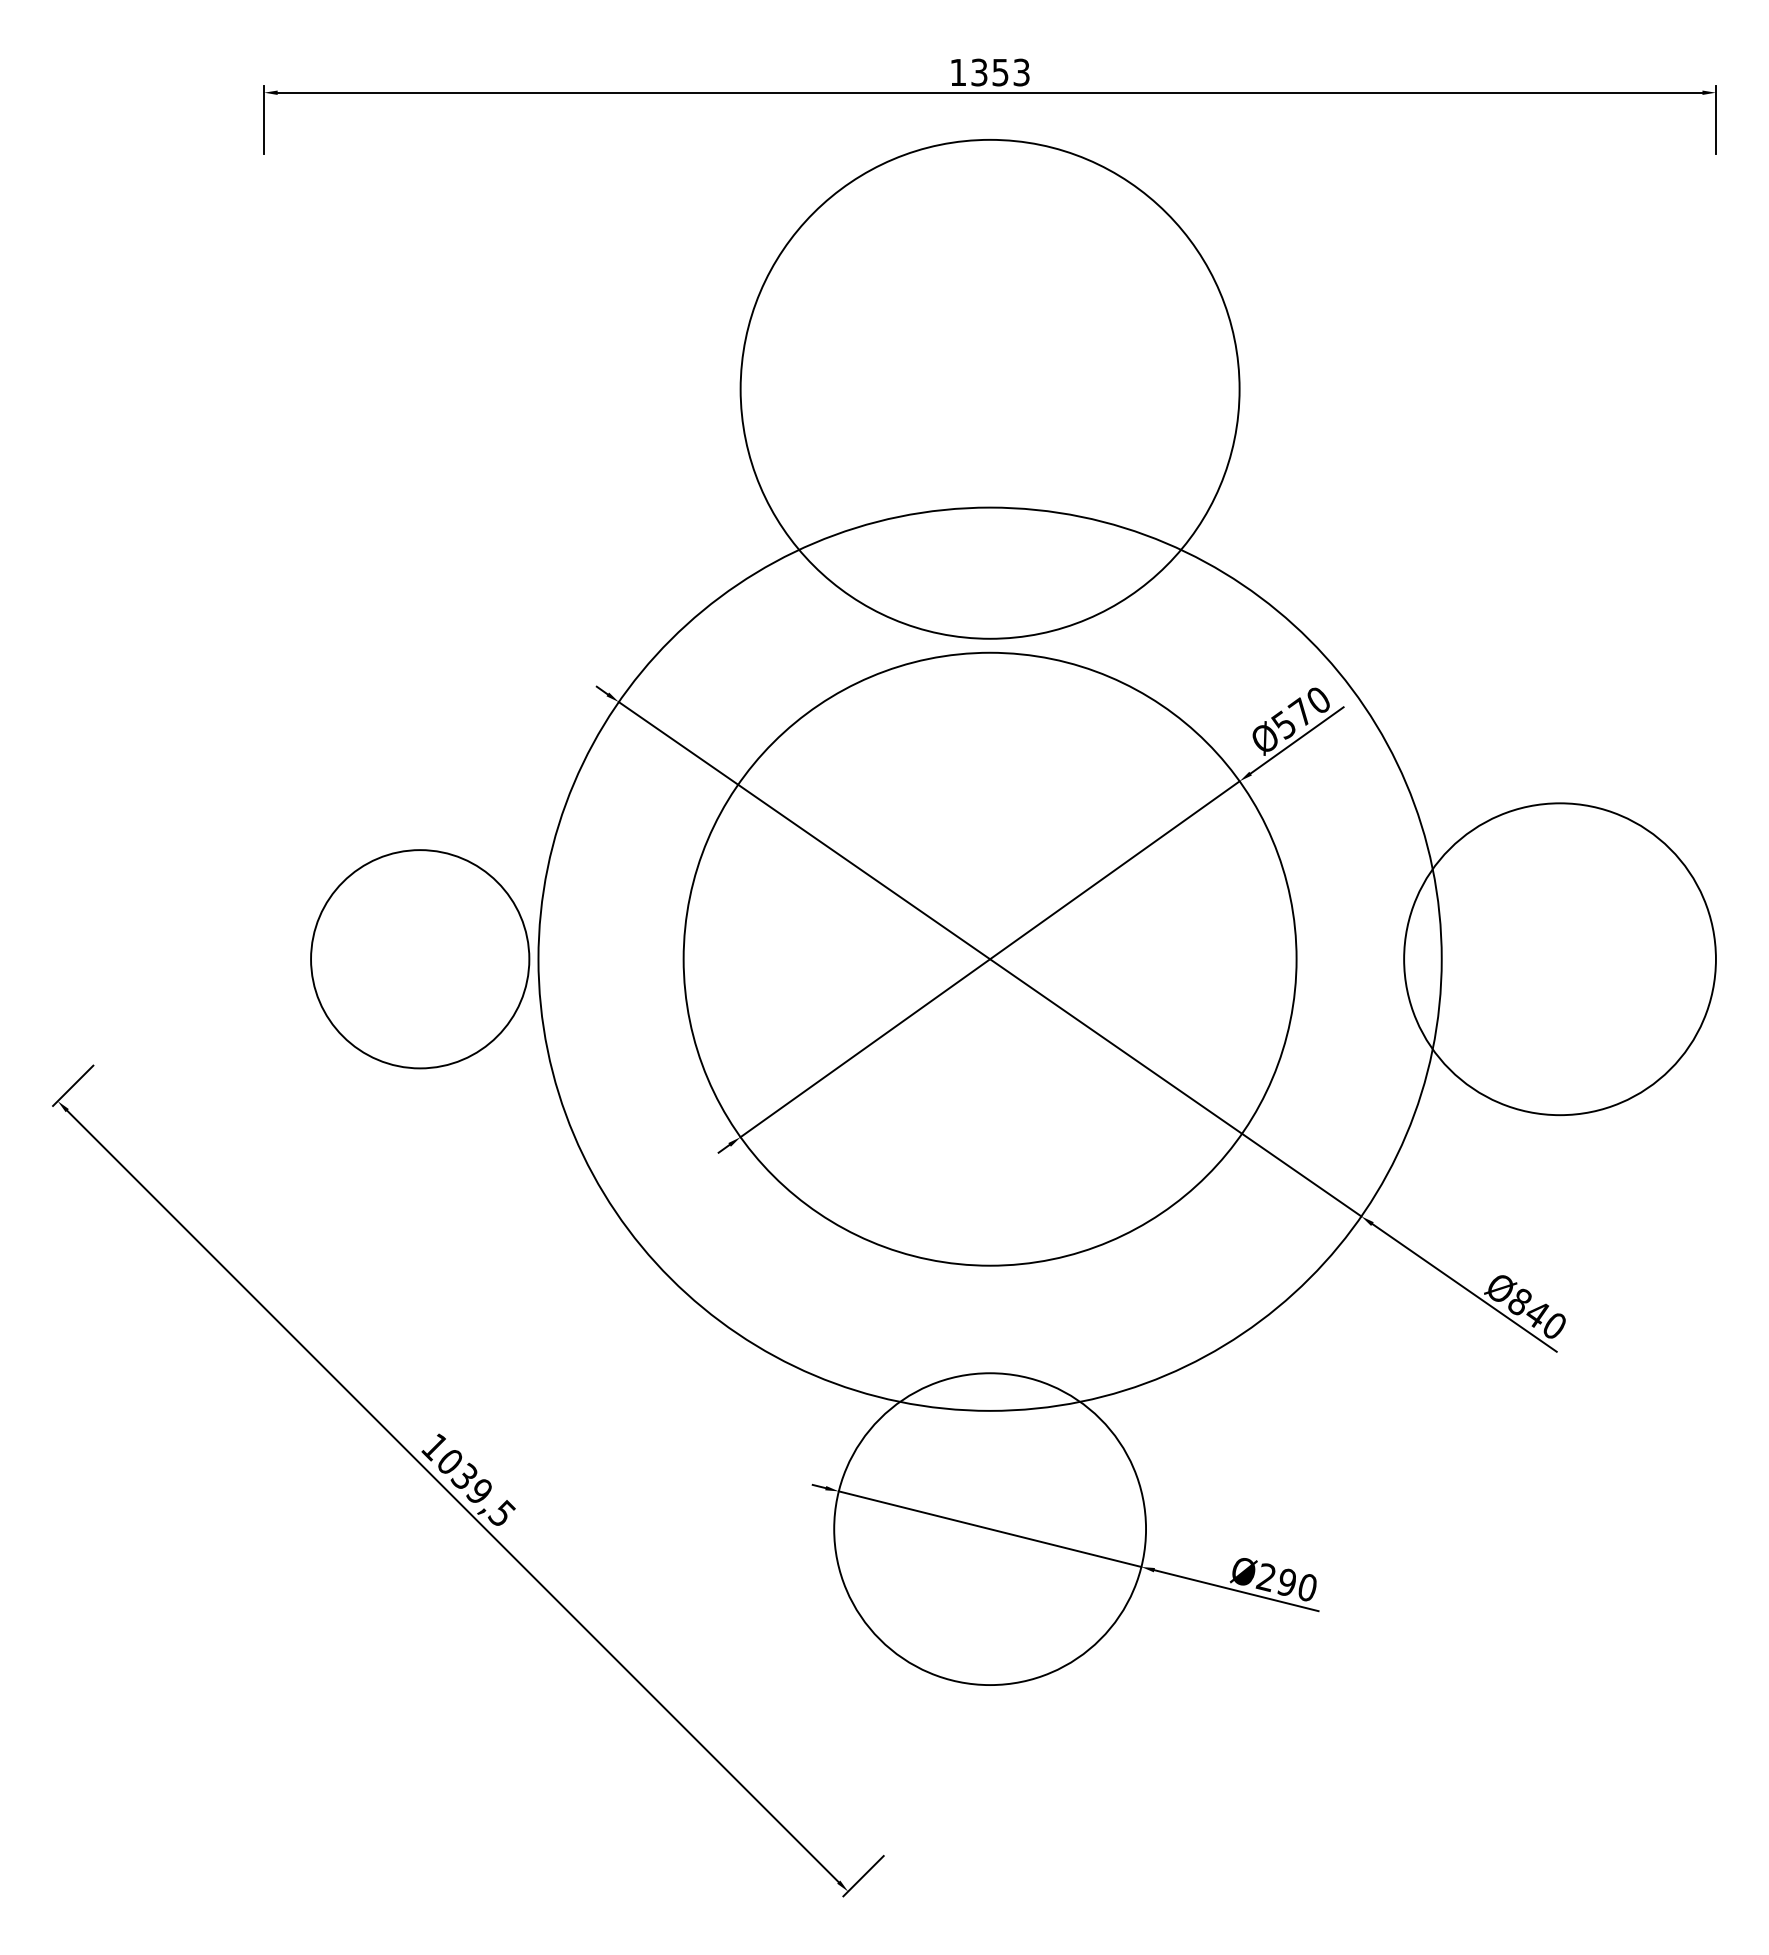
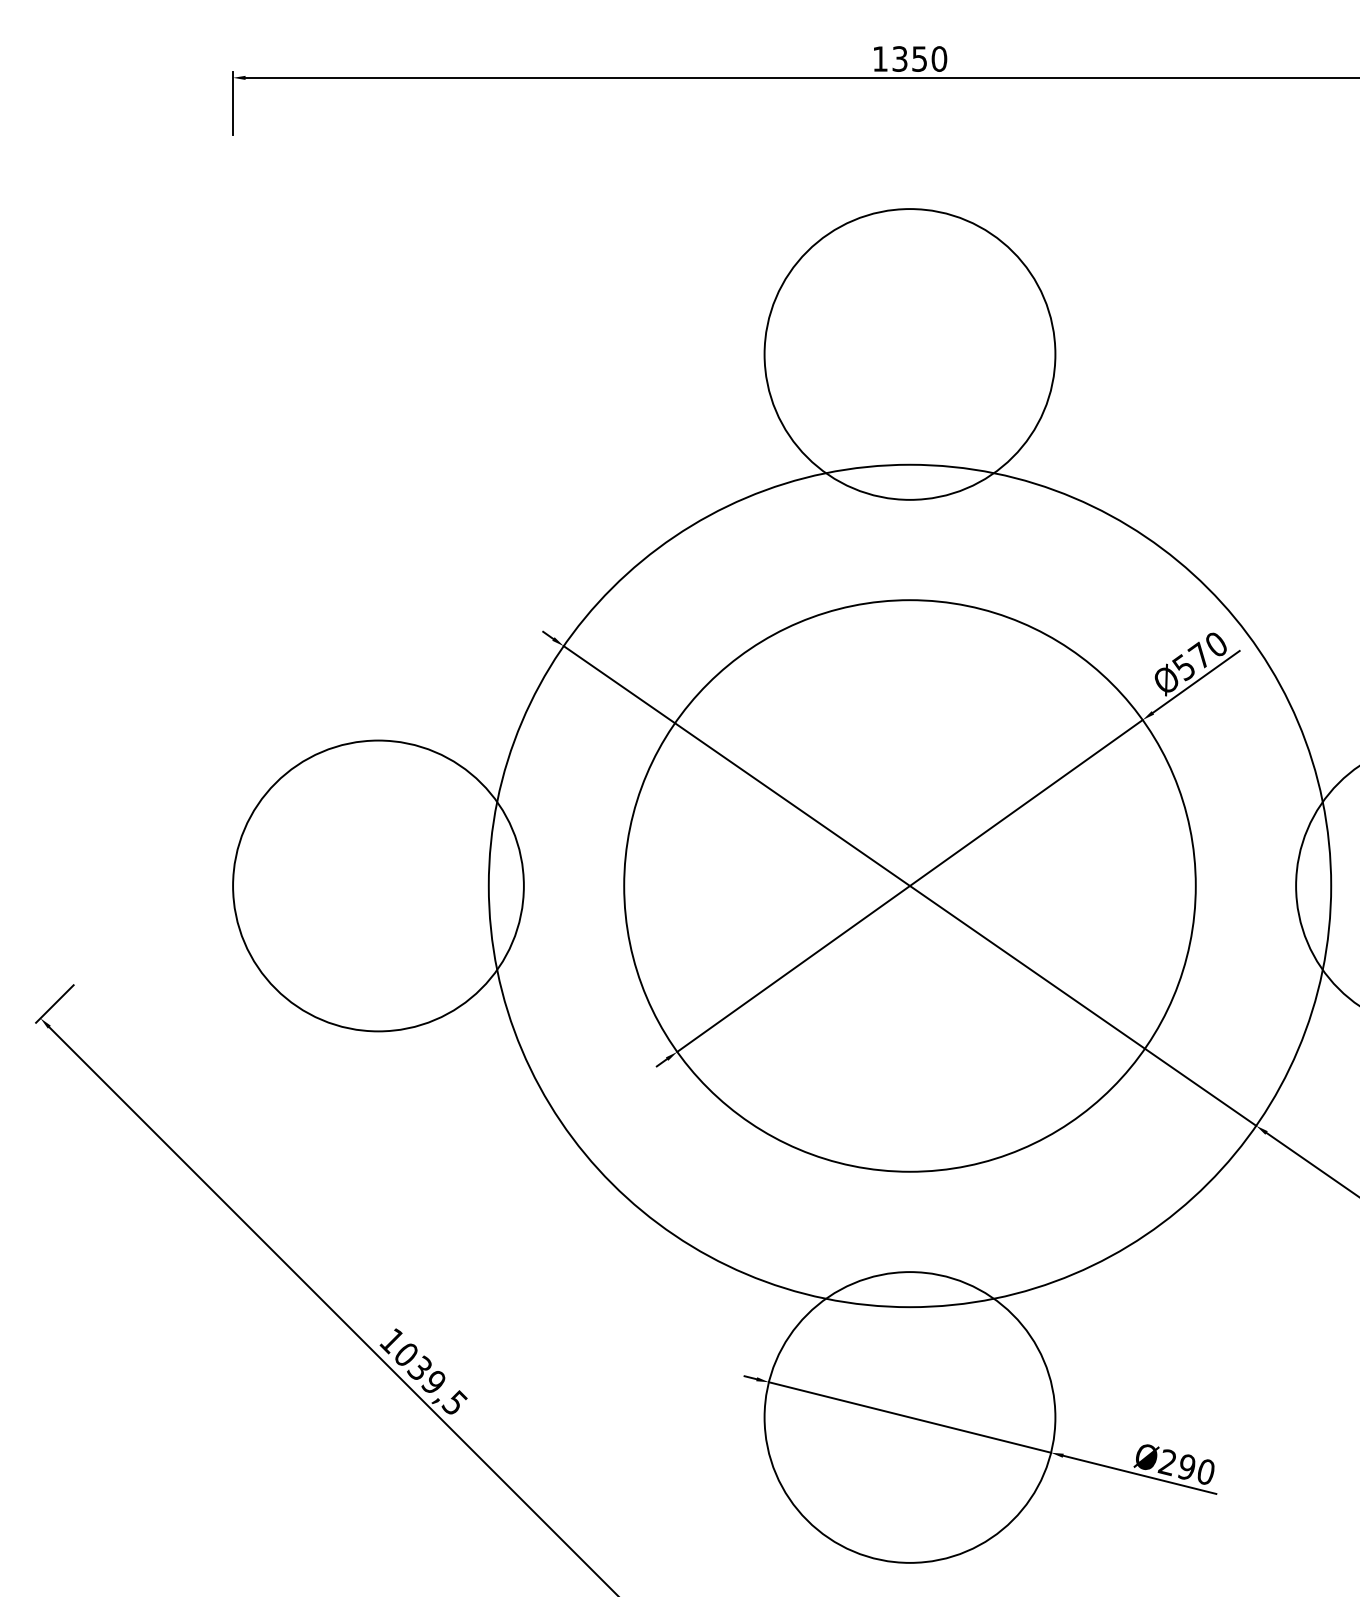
text: (1021, 72) -> (939, 58), 1353 -> 1350
circle: (990, 389) -> (910, 354), size x0.62
circle: (420, 959) -> (378, 886), size x1.43

